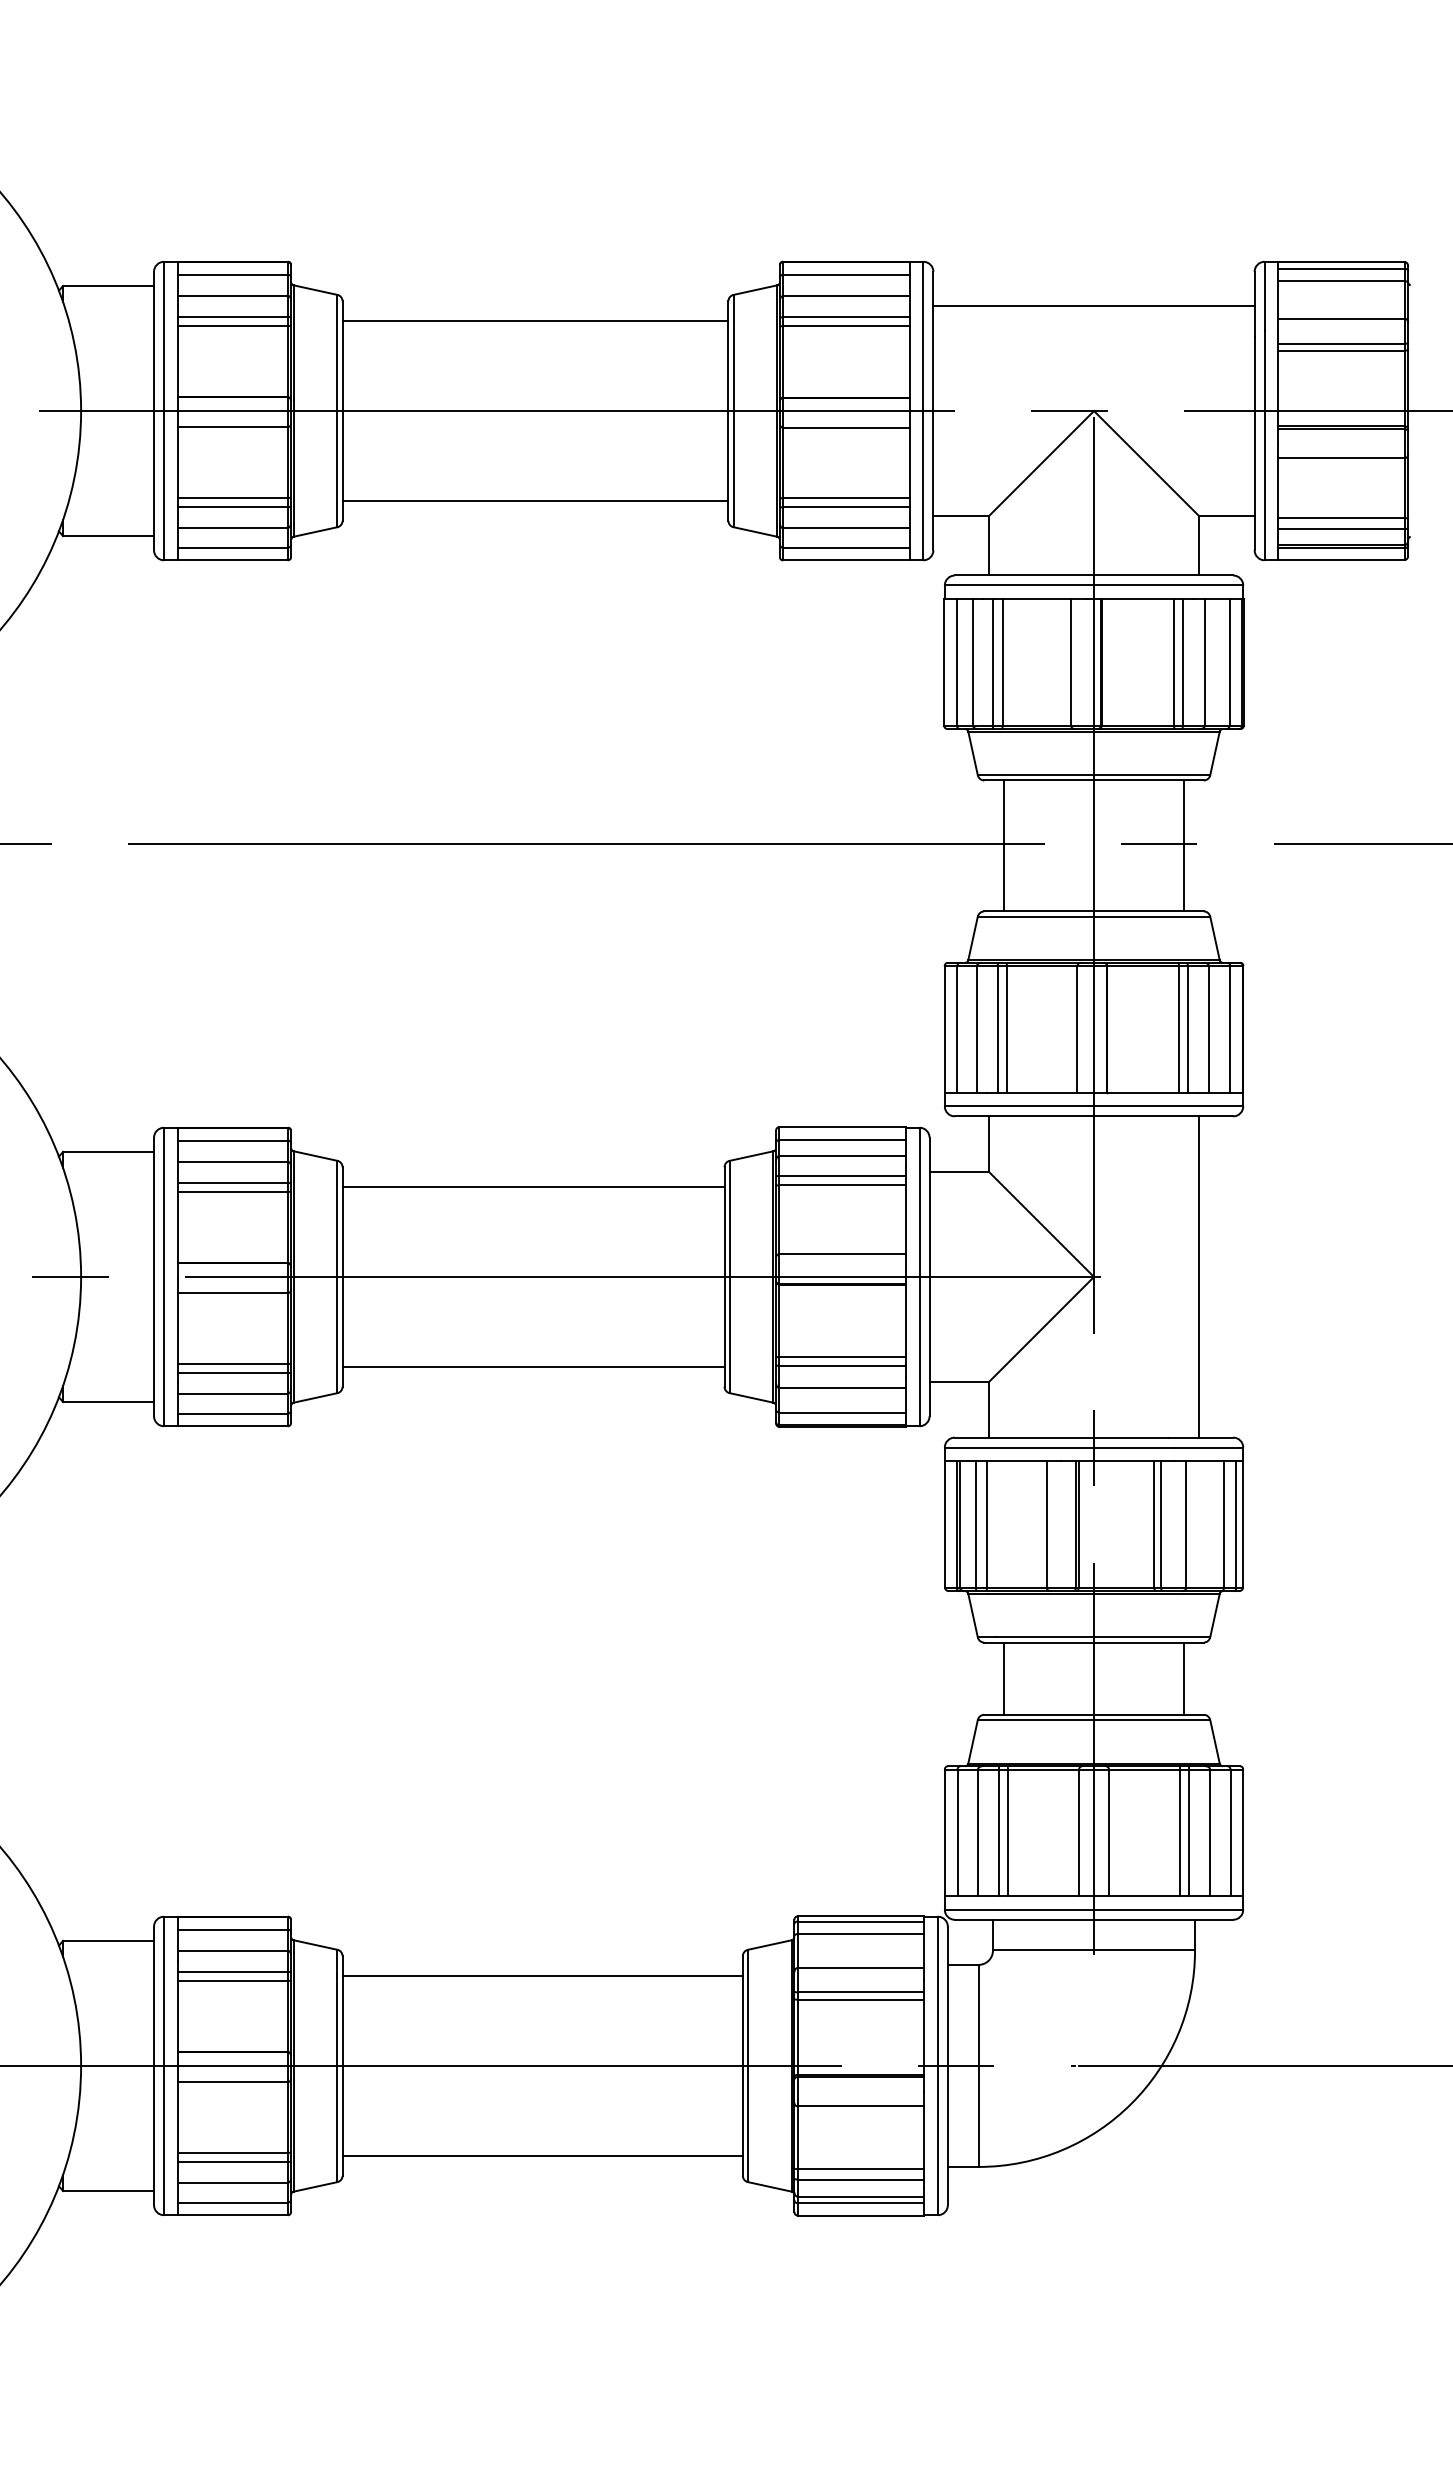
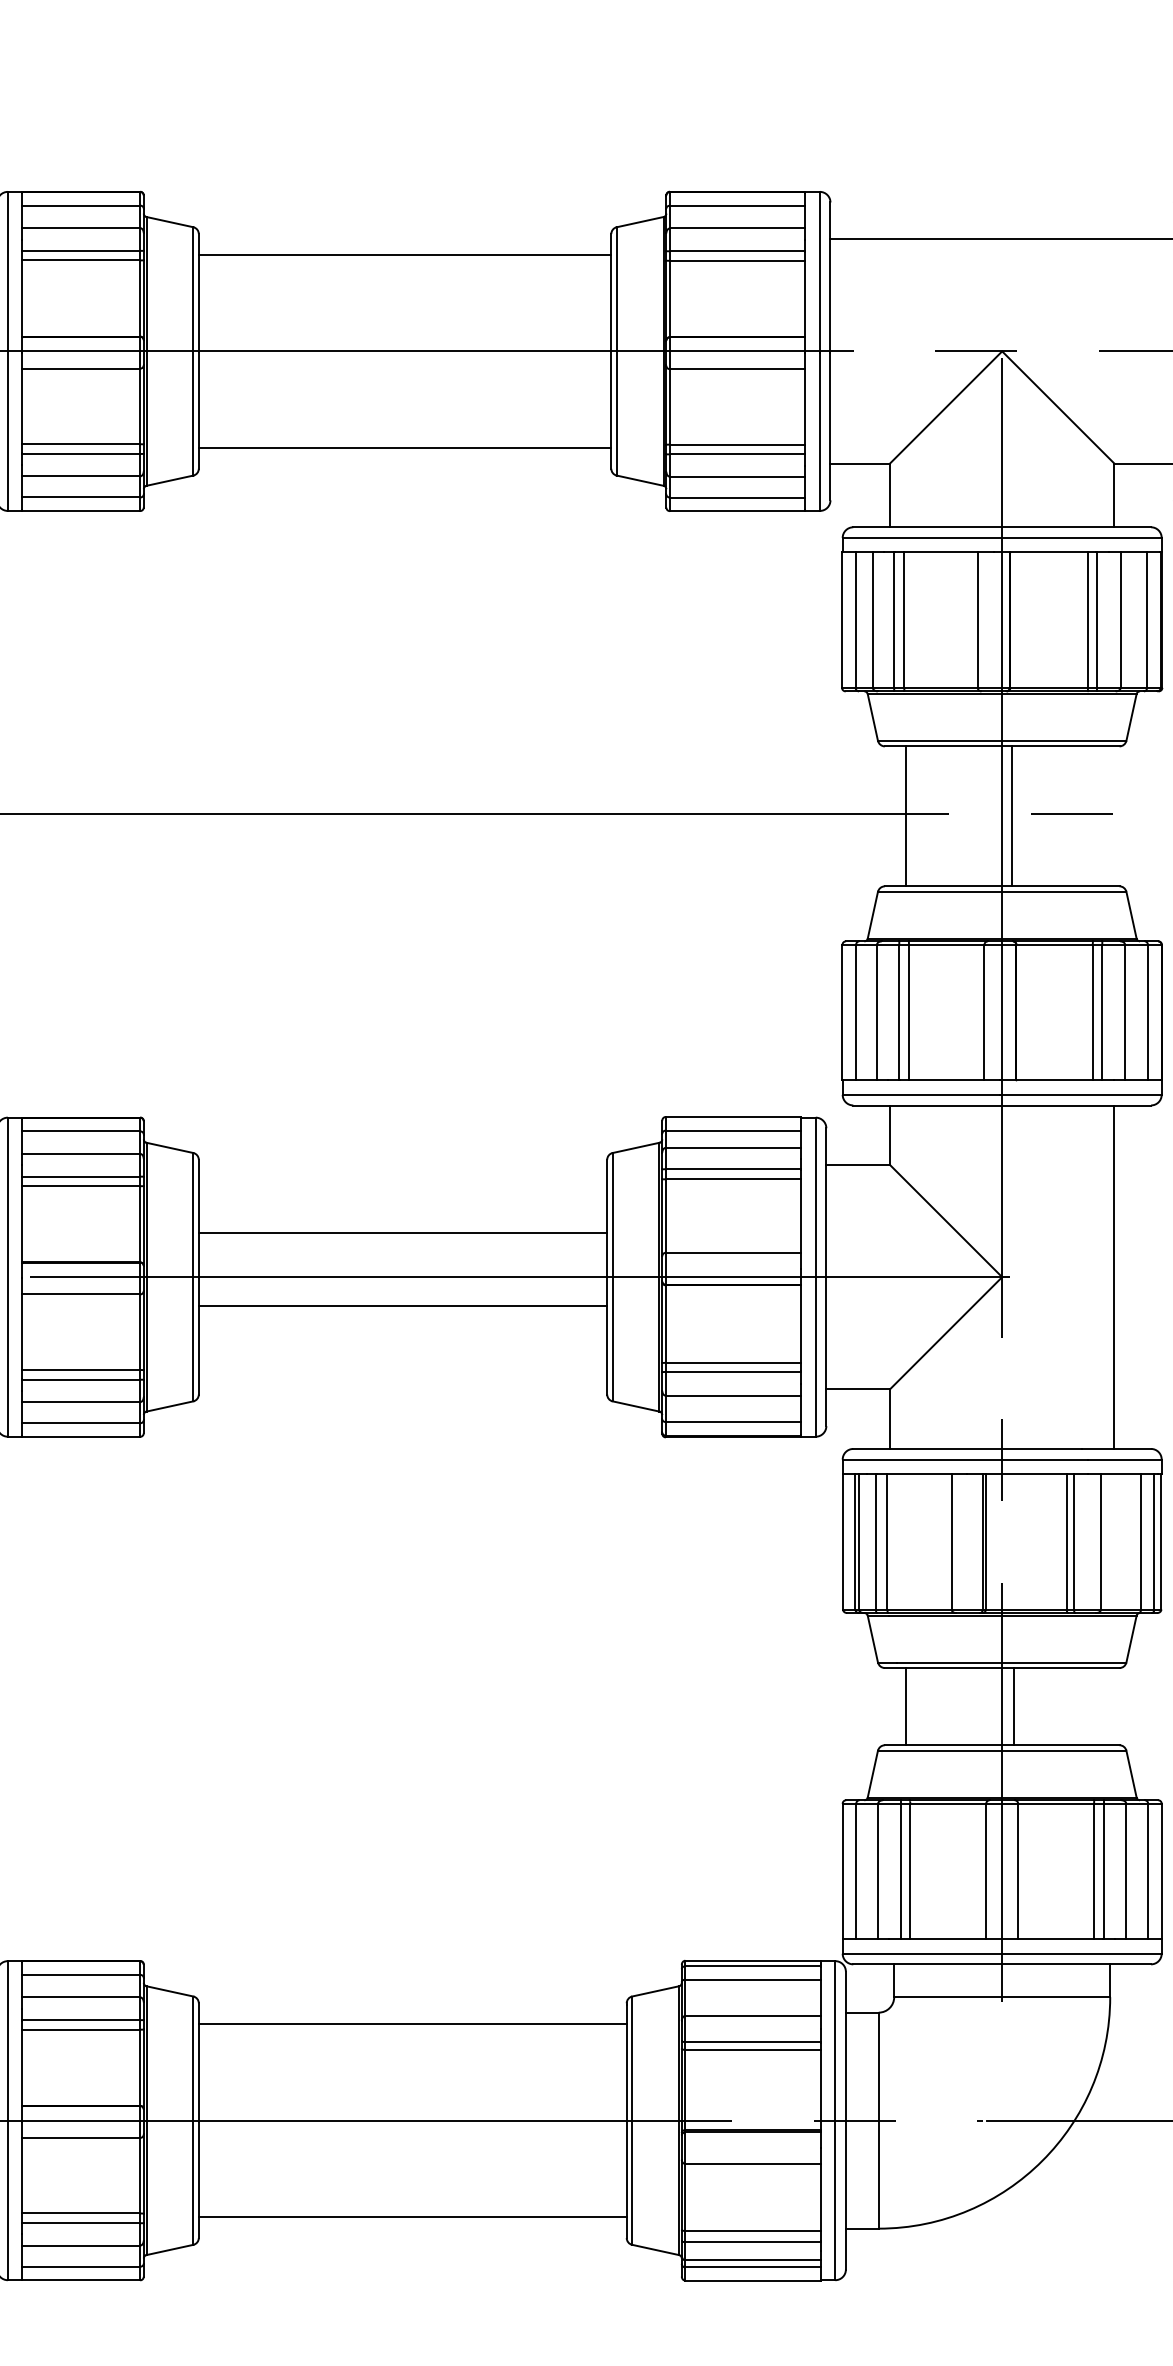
line: (1184, 845) -> (1012, 815), moved
line: (533, 1186) -> (402, 1232), moved
line: (533, 1367) -> (402, 1306), moved
line: (1184, 1678) -> (1014, 1706), moved

